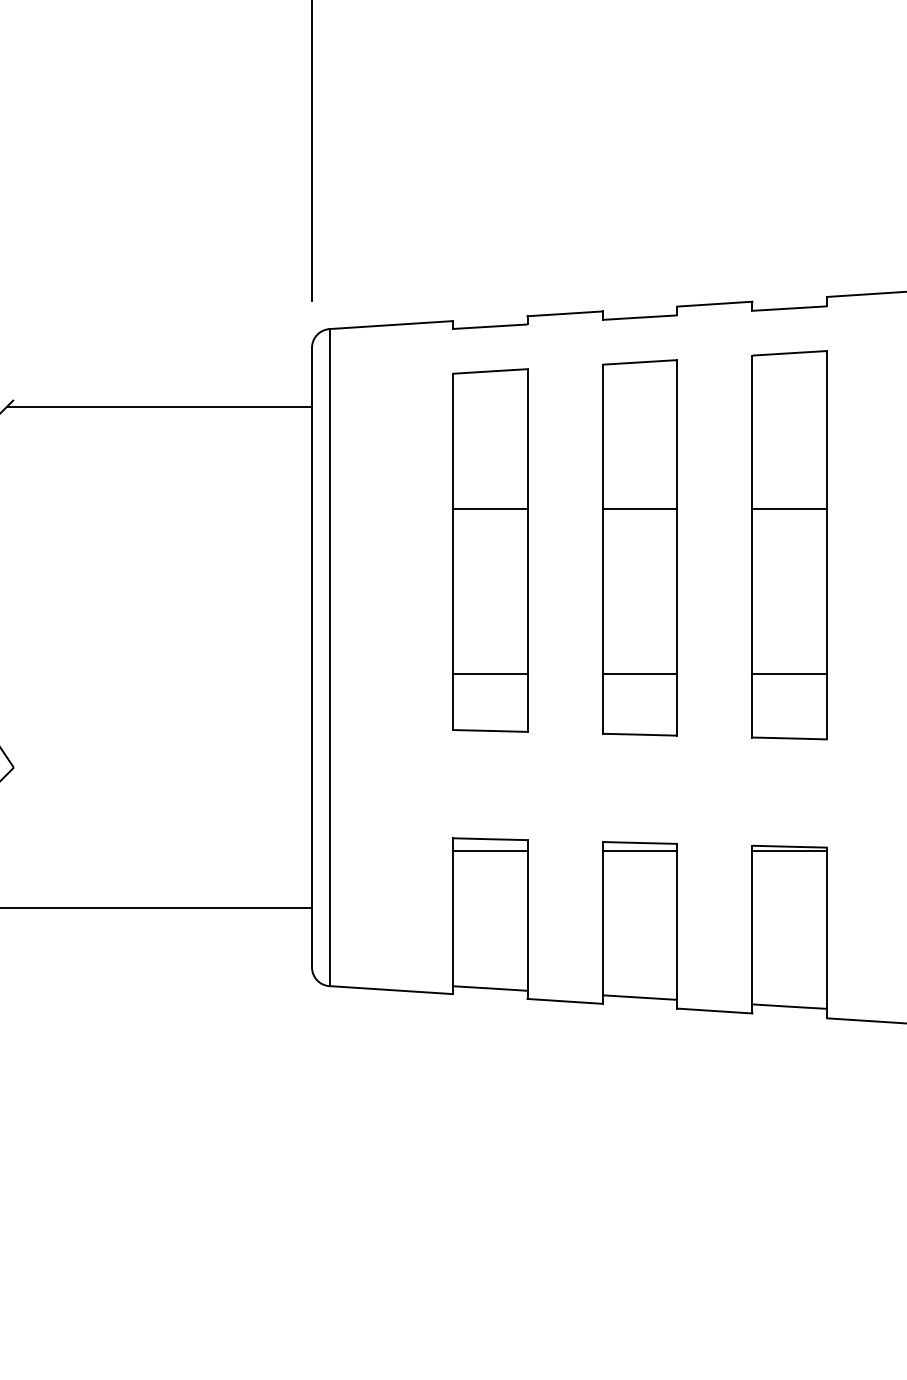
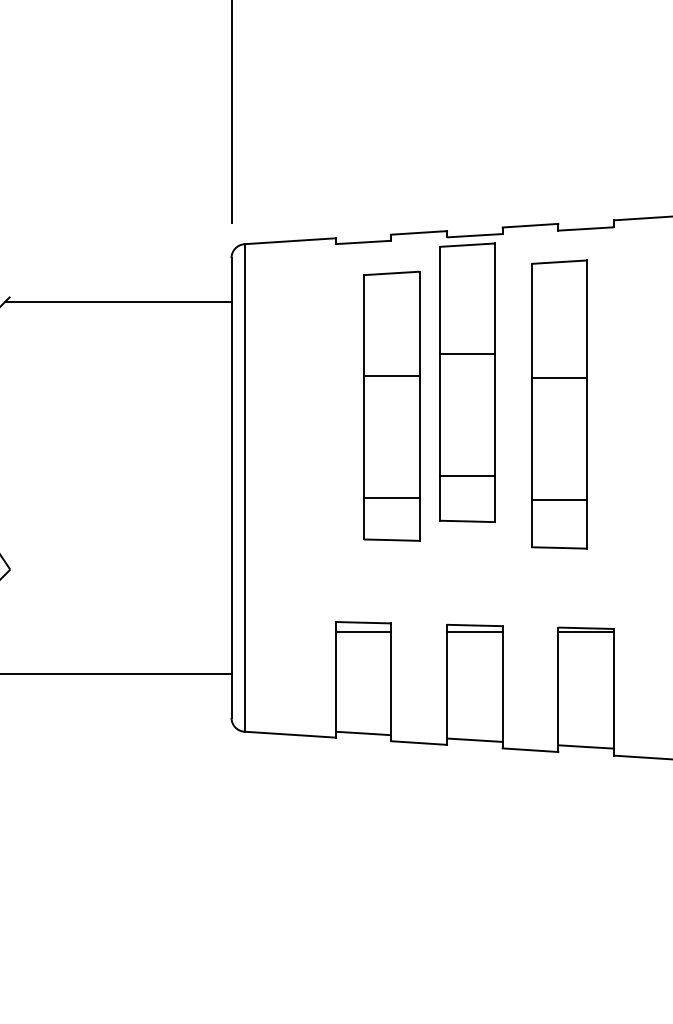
part: (789, 545) -> (559, 404), moved
part: (639, 547) -> (467, 382), moved
part: (490, 550) -> (392, 406), moved

